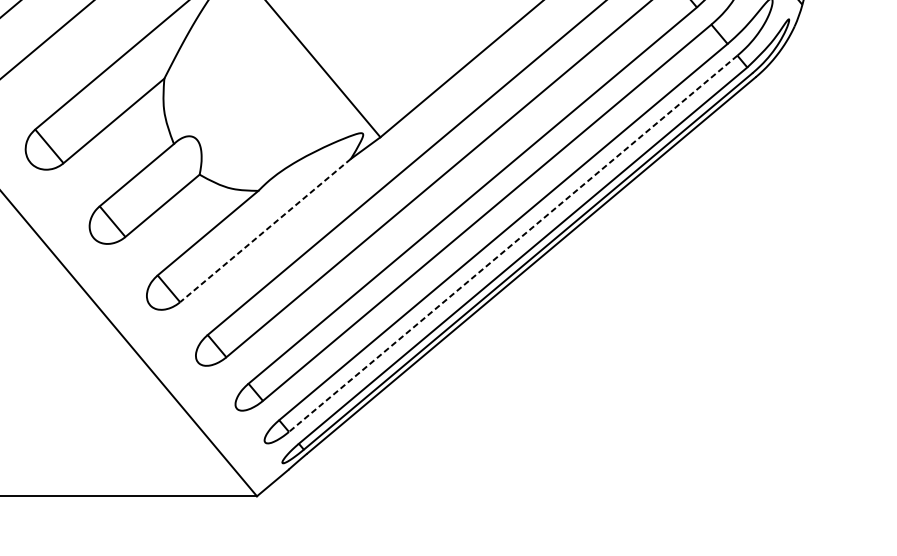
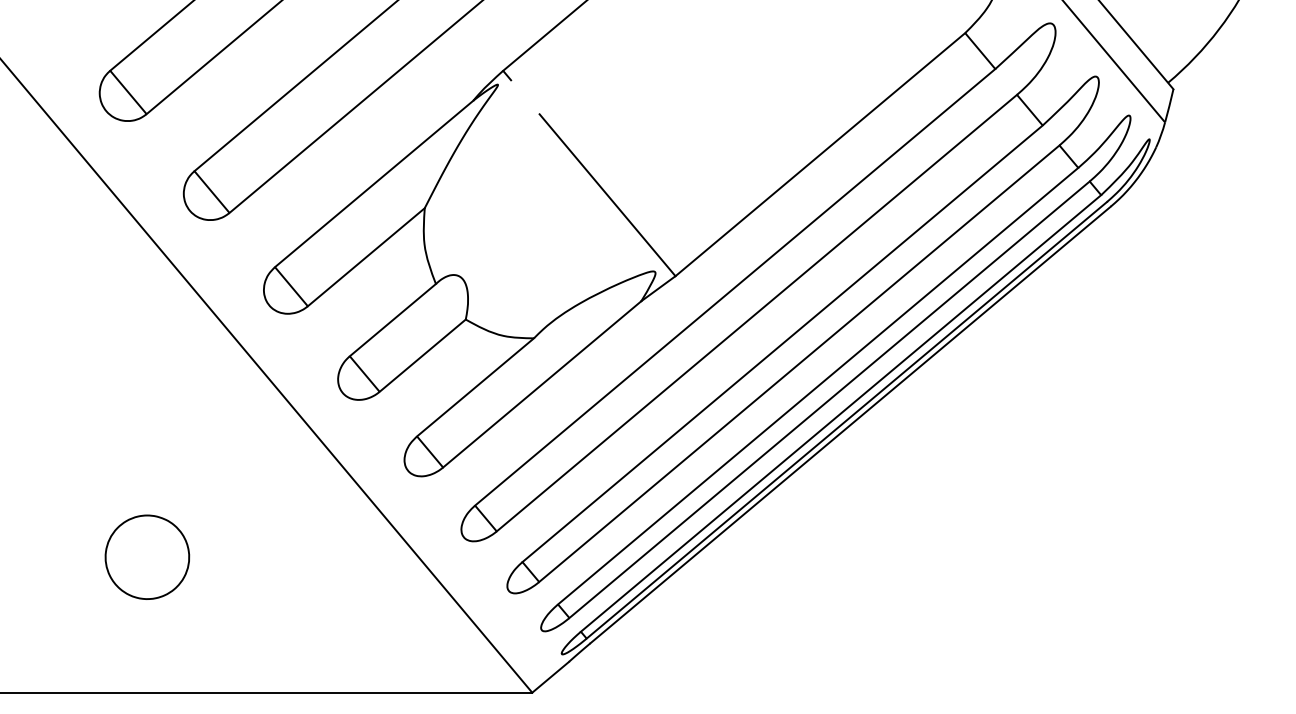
line: (264, 230) -> (541, 384), dashed -> solid
line: (513, 243) -> (829, 399), dashed -> solid

